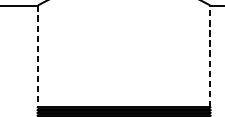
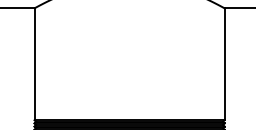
line: (37, 56) -> (34, 64), dashed -> solid
line: (210, 56) -> (224, 64), dashed -> solid

